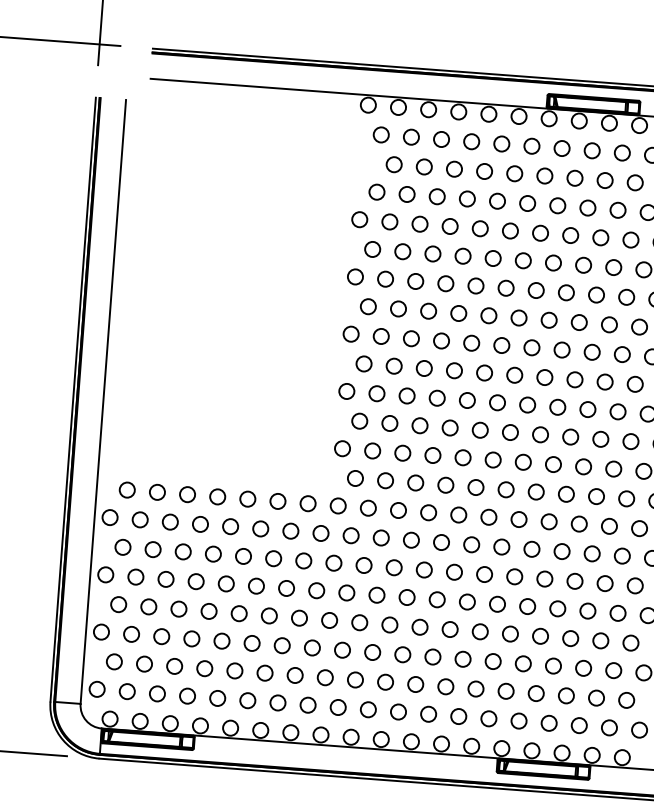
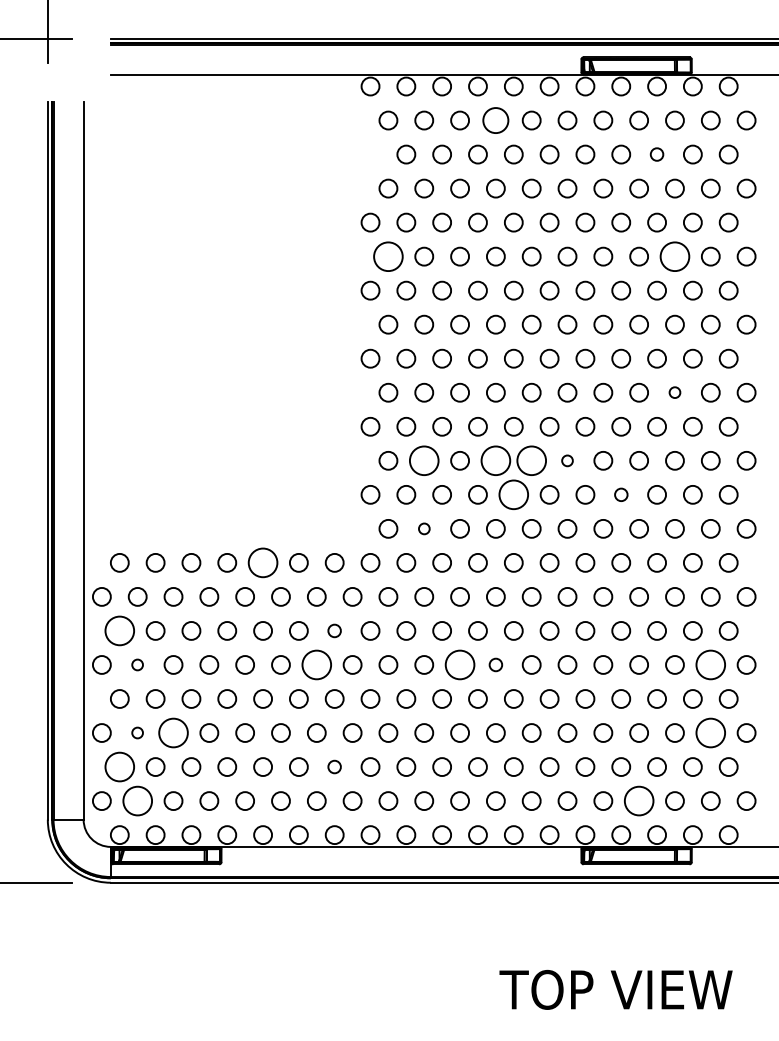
circle: (471, 141) -> (495, 120), size x1.4
circle: (604, 180) -> (656, 154), size x0.7
circle: (372, 249) -> (388, 256), size x1.6
circle: (613, 267) -> (674, 256), size x1.6
circle: (604, 381) -> (674, 392), size x0.6
circle: (390, 423) -> (424, 460), size x1.6
circle: (449, 427) -> (495, 460), size x1.6
circle: (480, 430) -> (531, 460), size x1.6
circle: (510, 432) -> (567, 460), size x0.6
circle: (462, 457) -> (513, 494), size x1.6
circle: (553, 464) -> (621, 494), size x0.7
circle: (385, 480) -> (424, 528), size x0.6
circle: (248, 498) -> (263, 562), size x1.6
circle: (122, 546) -> (119, 630), size x1.6
circle: (303, 560) -> (334, 630), size x0.7
circle: (135, 576) -> (137, 664), size x0.6
circle: (286, 588) -> (316, 664), size x1.6
circle: (407, 597) -> (460, 664), size x1.6
circle: (436, 599) -> (495, 664), size x0.7
circle: (617, 612) -> (710, 664), size x1.6
circle: (131, 633) -> (137, 732), size x0.6
circle: (161, 636) -> (173, 732), size x1.6
circle: (114, 662) -> (119, 767), size x1.6
circle: (613, 670) -> (710, 732), size x1.6
circle: (295, 674) -> (334, 766), size x0.7
circle: (127, 691) -> (137, 801), size x1.6
circle: (549, 723) -> (639, 801), size x1.6

